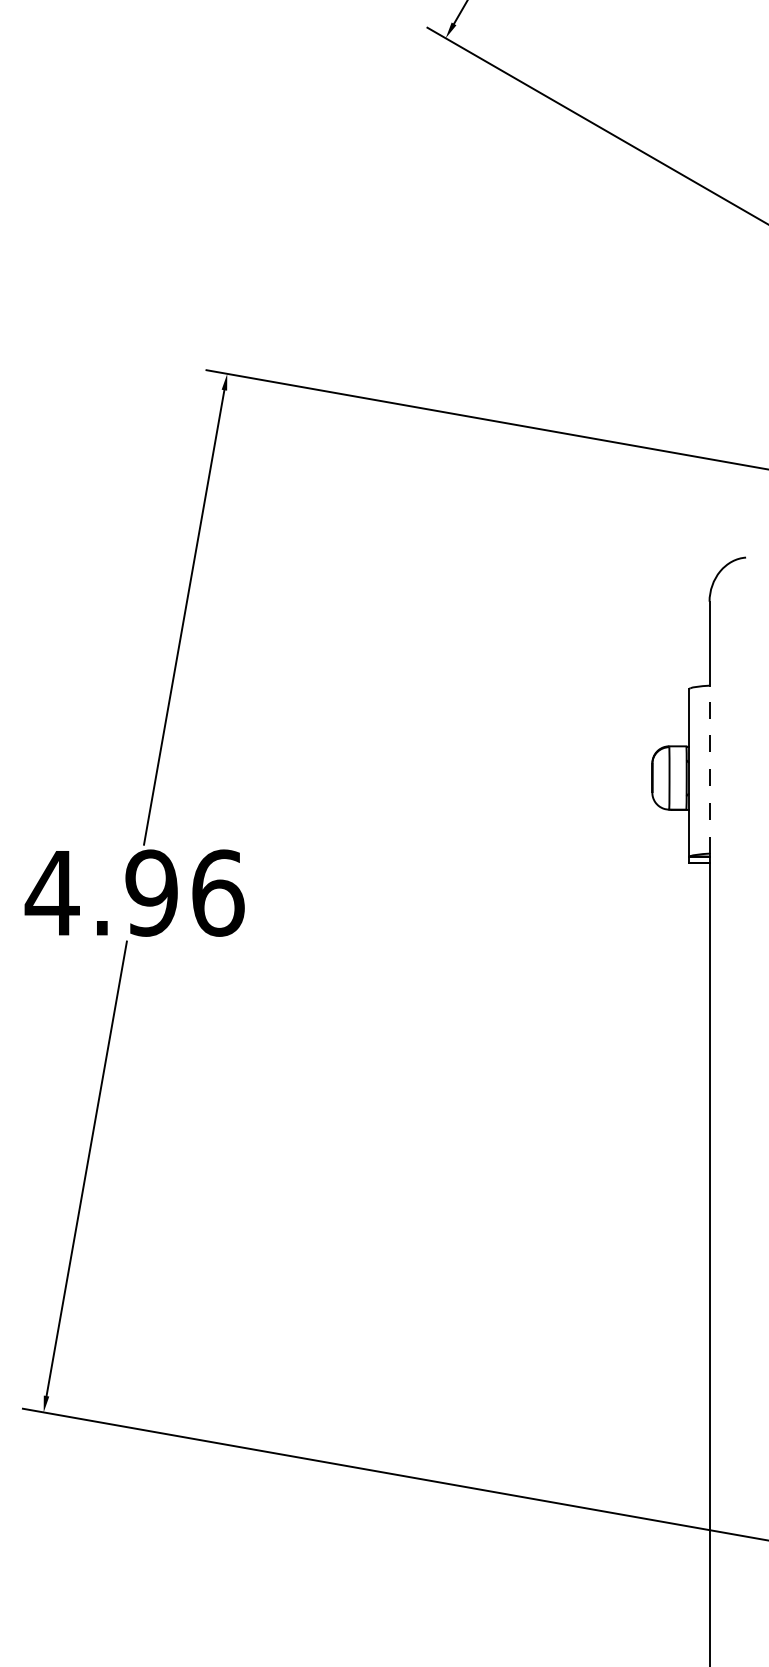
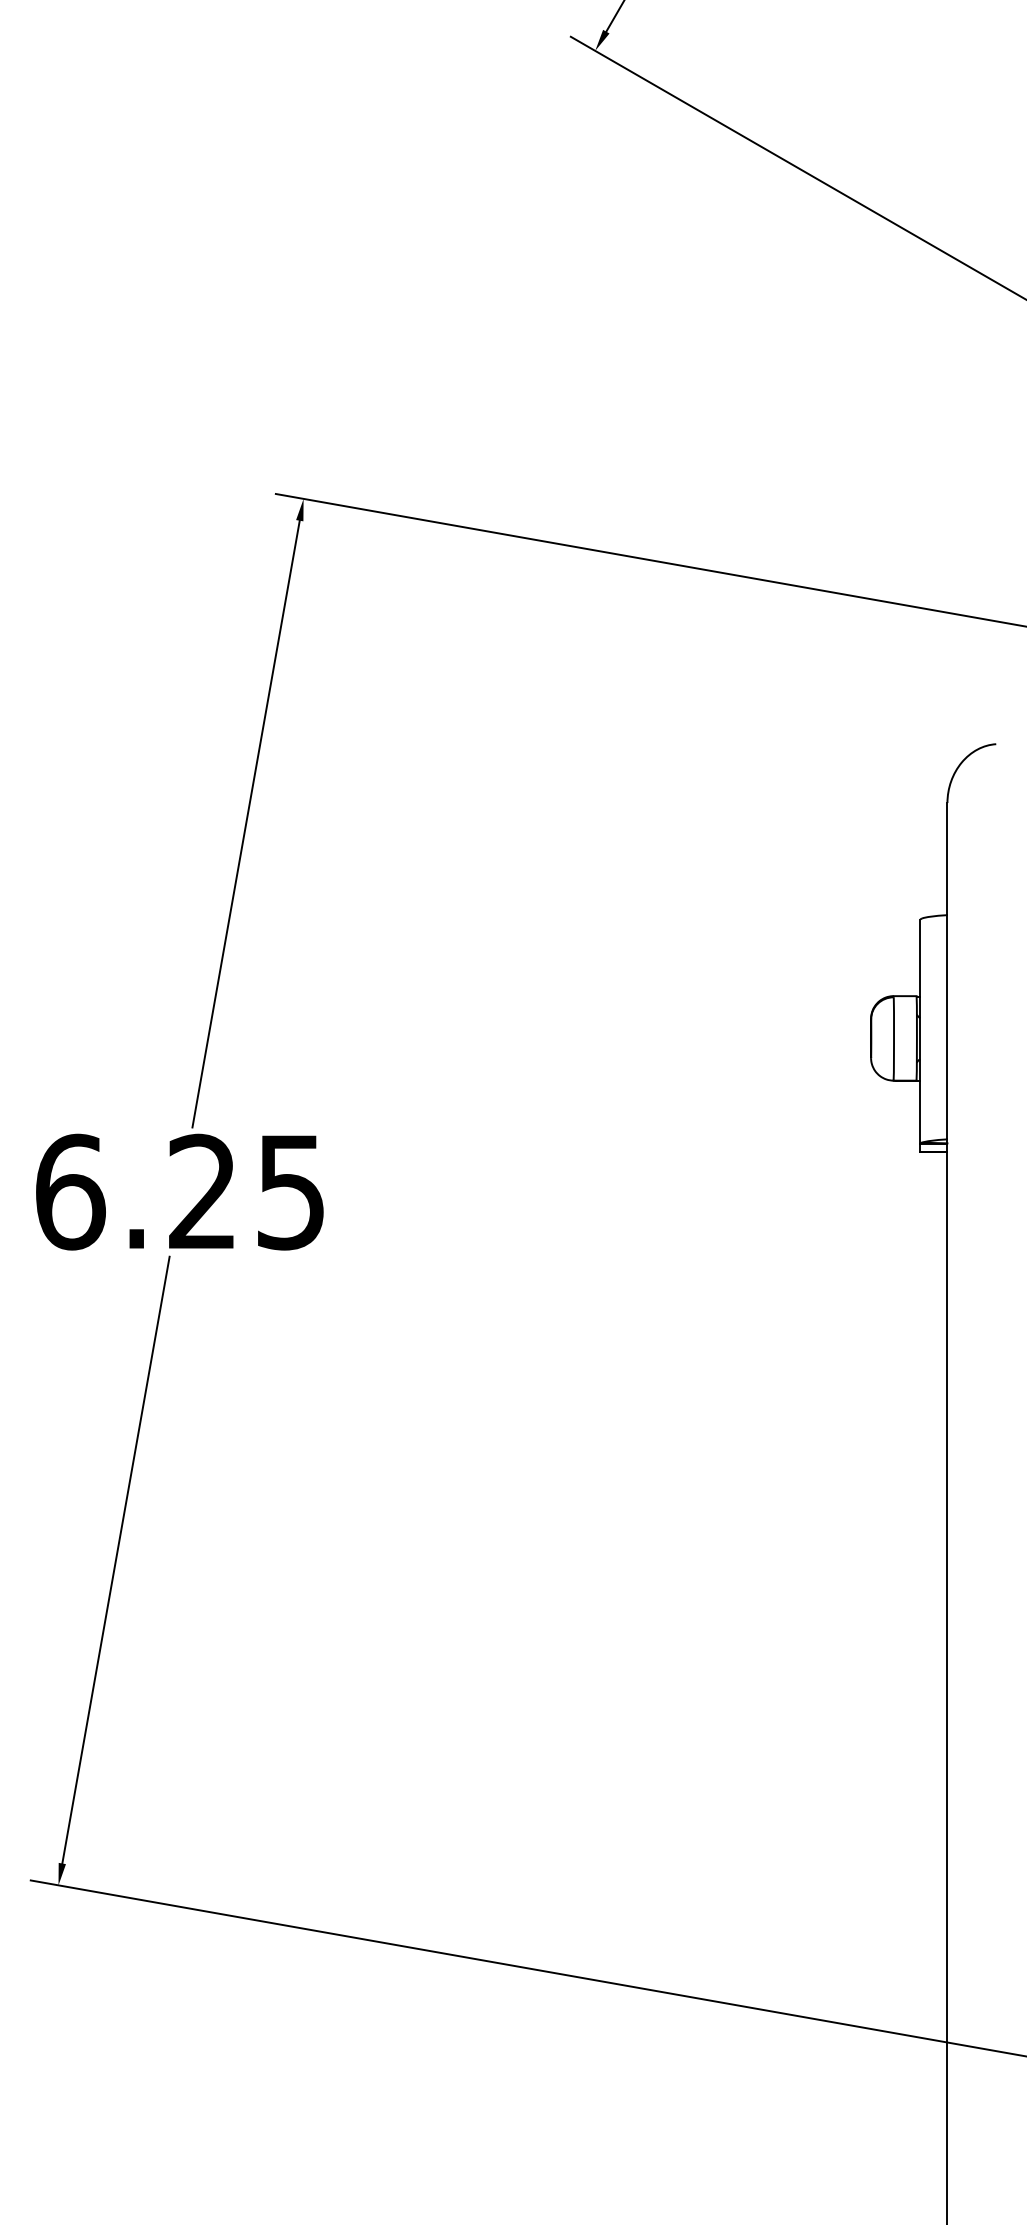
line: (709, 769) -> (947, 1027), dashed -> solid
text: (134, 892) -> (179, 1191), 4.96 -> 6.25

